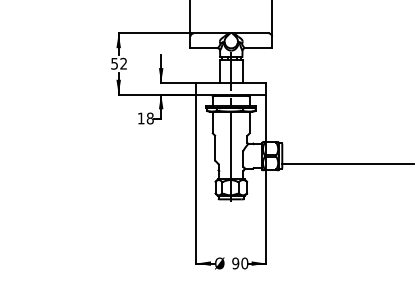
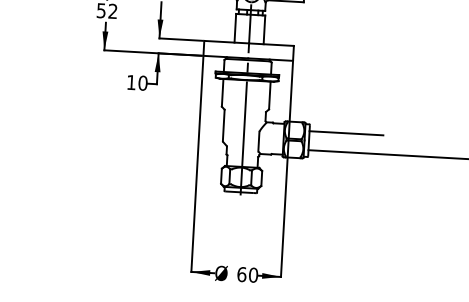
text: (149, 118) -> (142, 83), 18 -> 10
line: (311, 148) -> (346, 133), added
text: (235, 263) -> (241, 274), 90 -> 60

